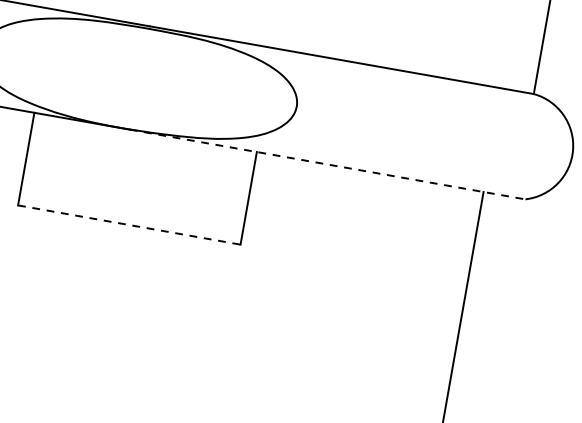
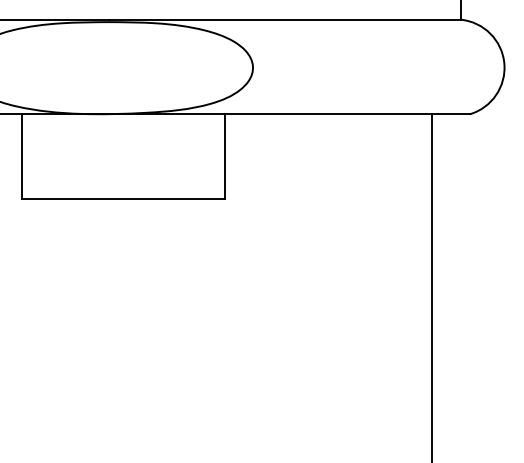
line: (327, 164) -> (289, 114), dashed -> solid
line: (129, 224) -> (123, 198), dashed -> solid

